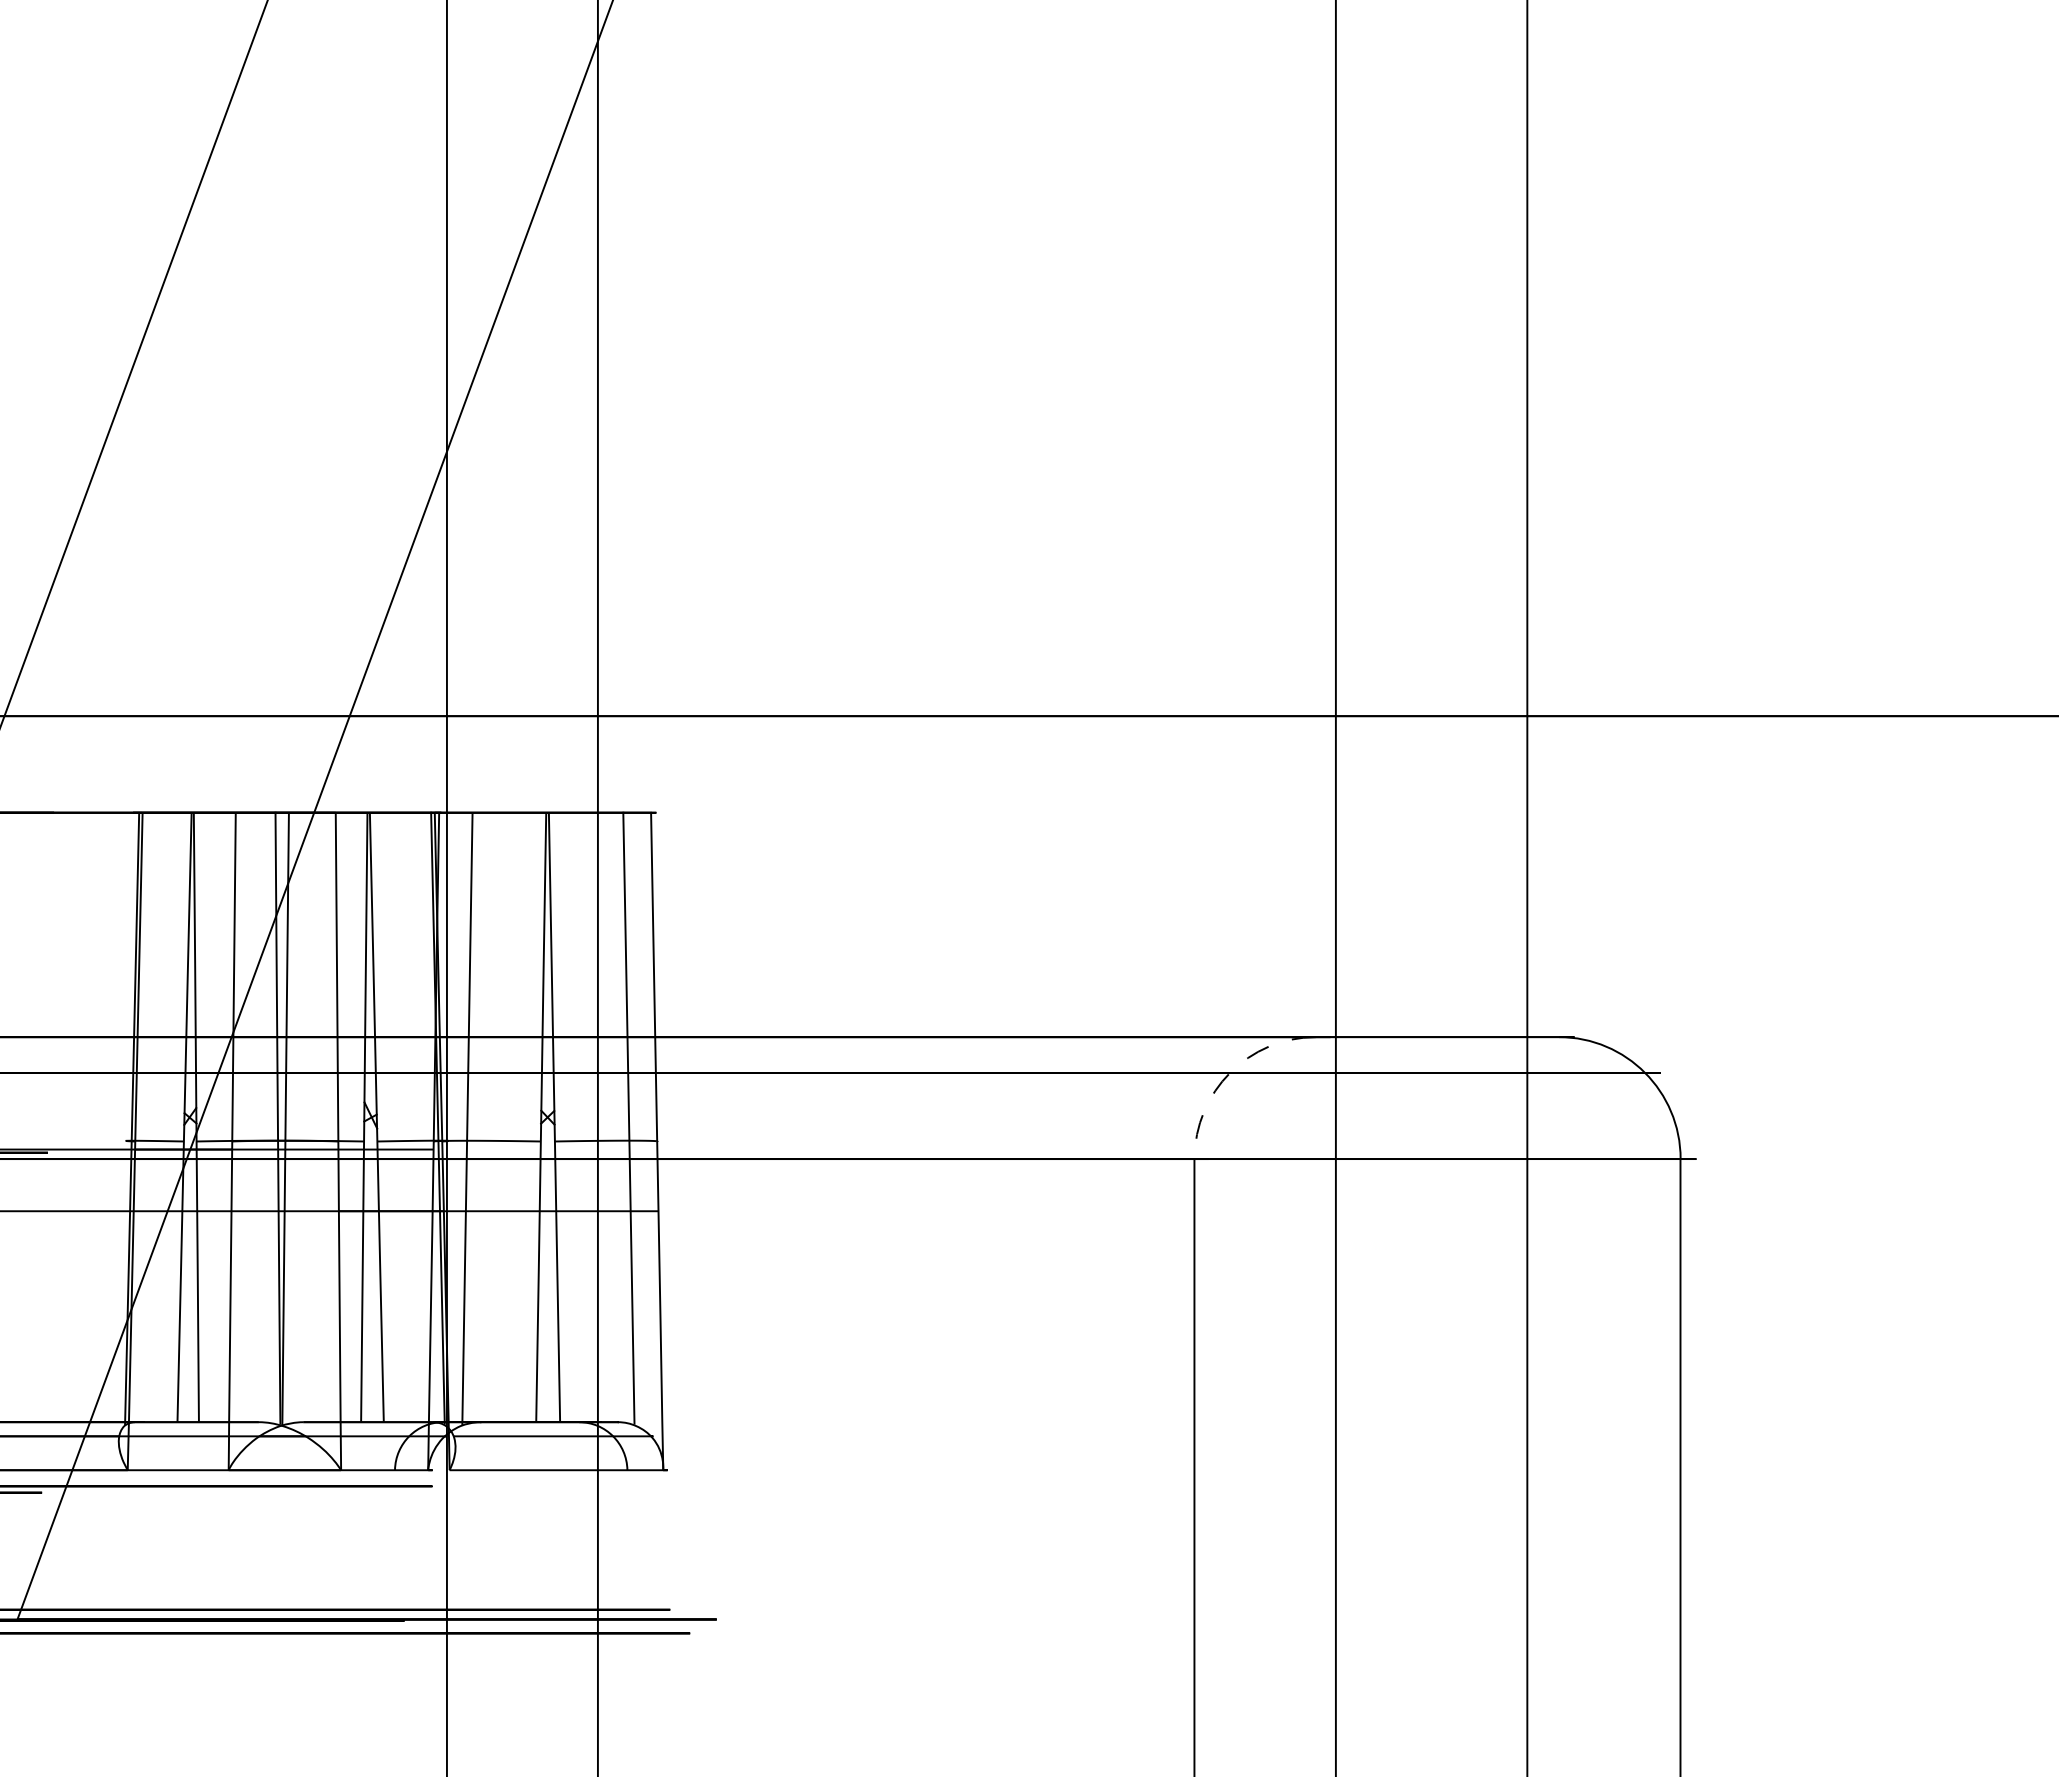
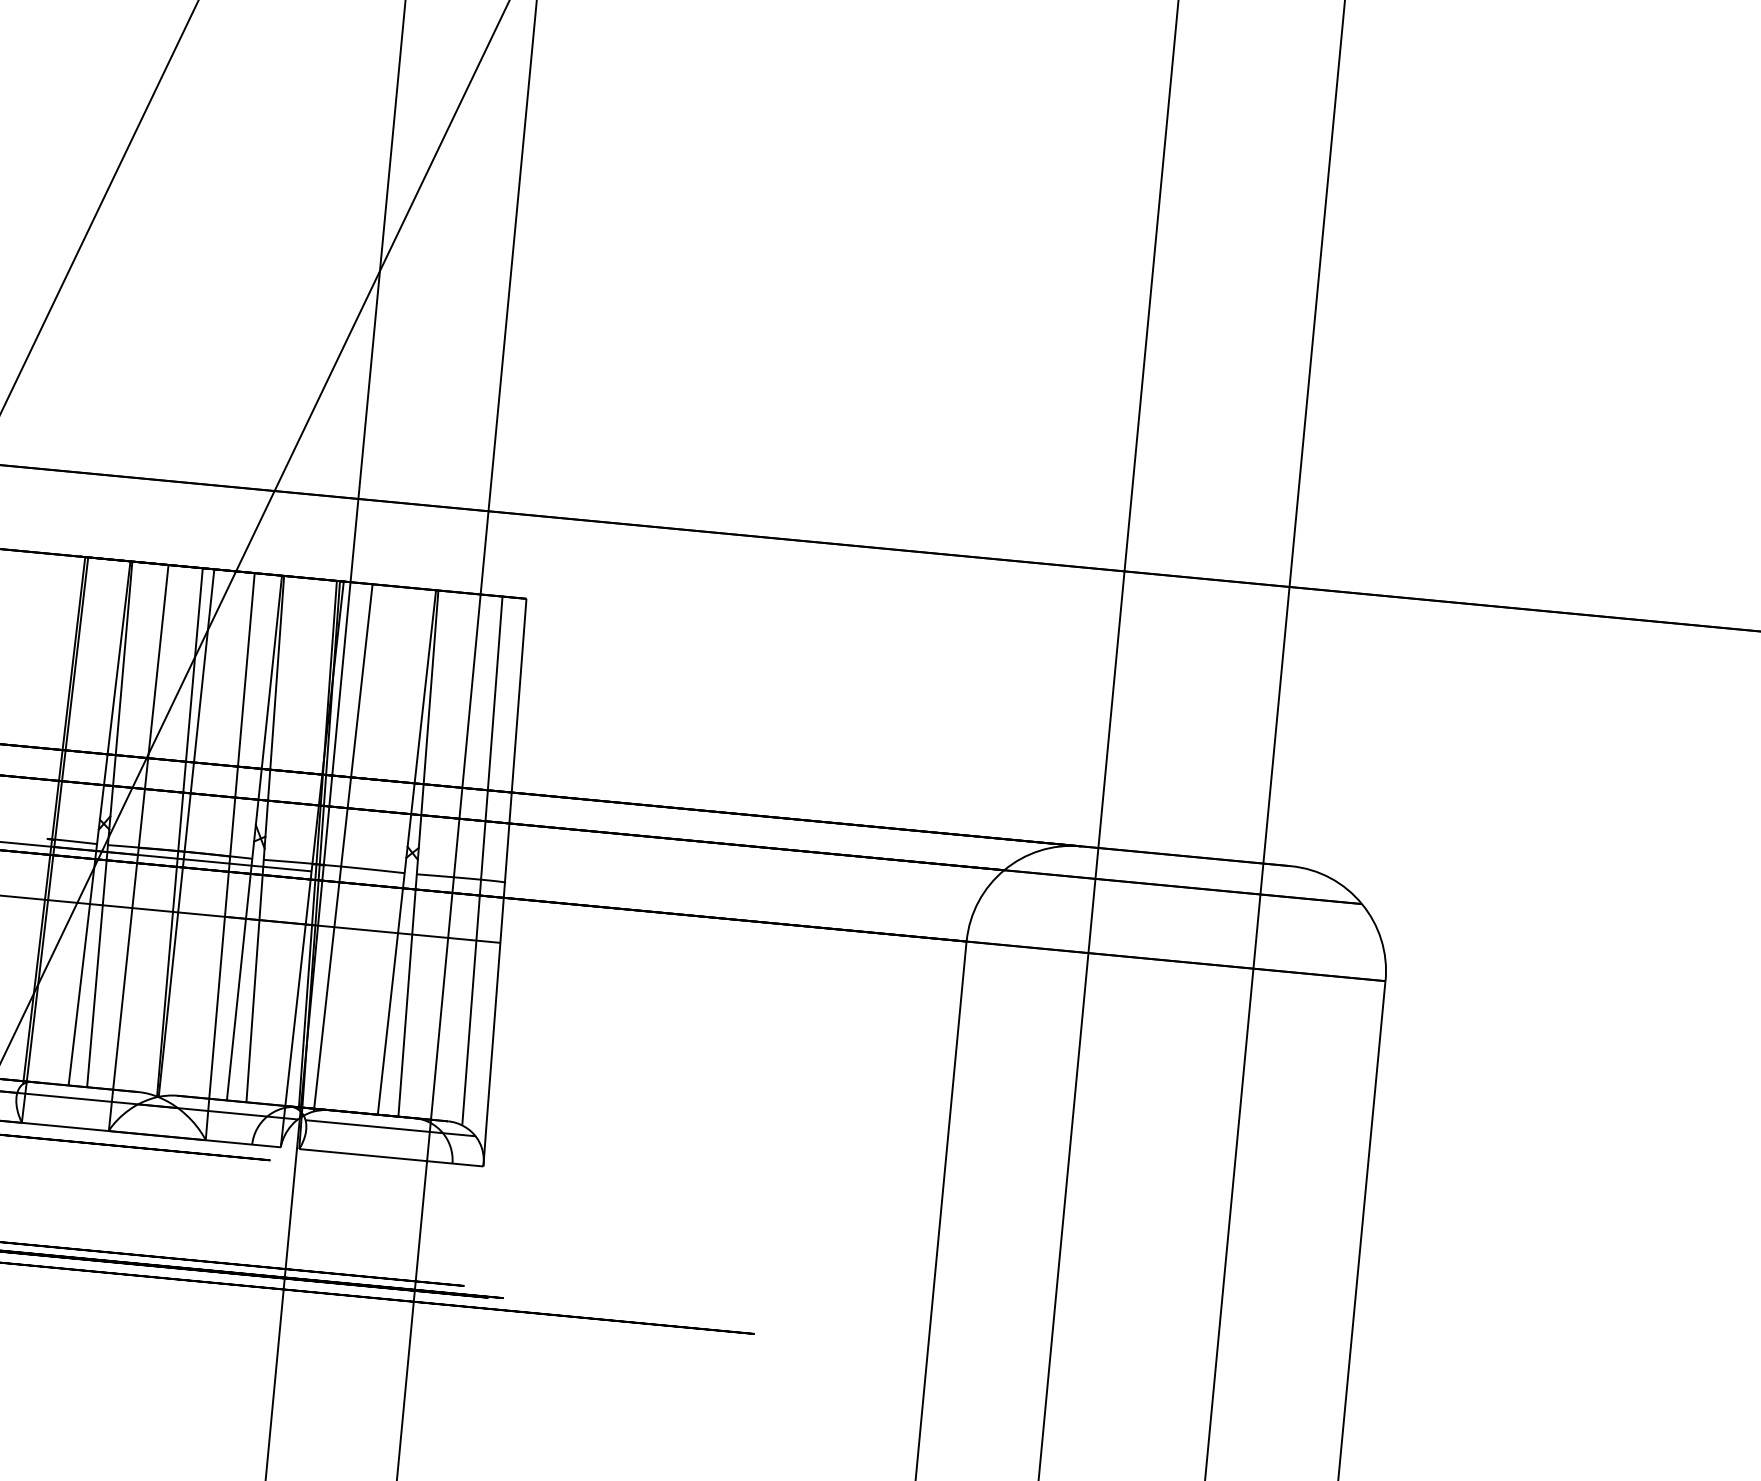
arc: (1230, 1072) -> (1004, 869), dashed -> solid

